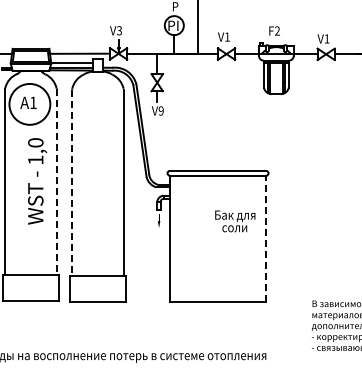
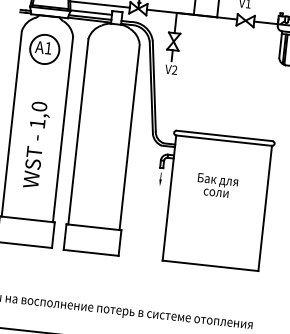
circle: (29, 103) -> (44, 48), size x0.71
text: (160, 111) -> (173, 70), V9 -> V2
text: (37, 181) -> (36, 145), moved
line: (56, 182) -> (62, 129), dashed -> solid
line: (72, 183) -> (78, 132), dashed -> solid
text: (235, 221) -> (217, 186), moved
line: (266, 238) -> (265, 208), dashed -> solid

